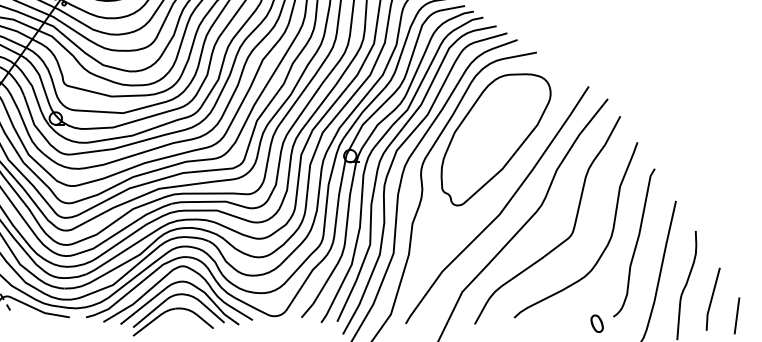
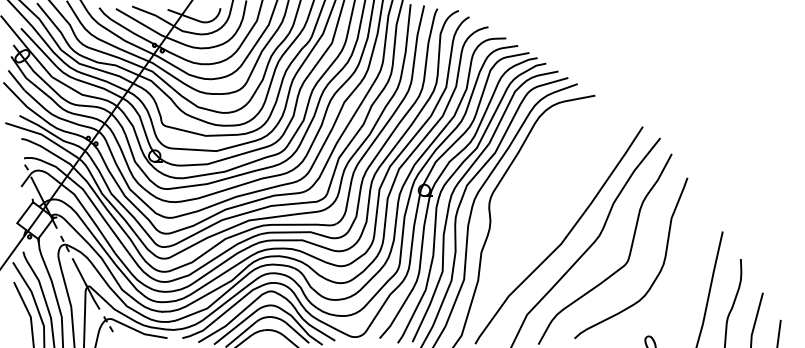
part: (495, 139) -> (557, 175), removed
curve: (635, 243) -> (685, 270), removed

